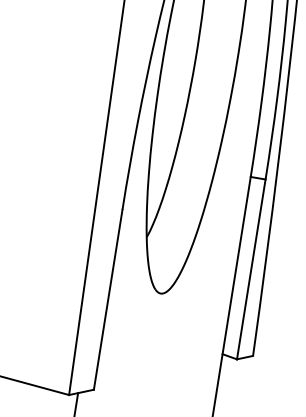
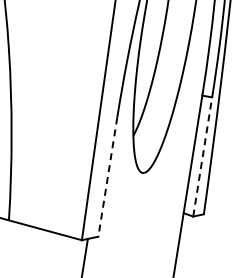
line: (250, 268) -> (202, 156), solid -> dashed
line: (107, 300) -> (107, 177), solid -> dashed

